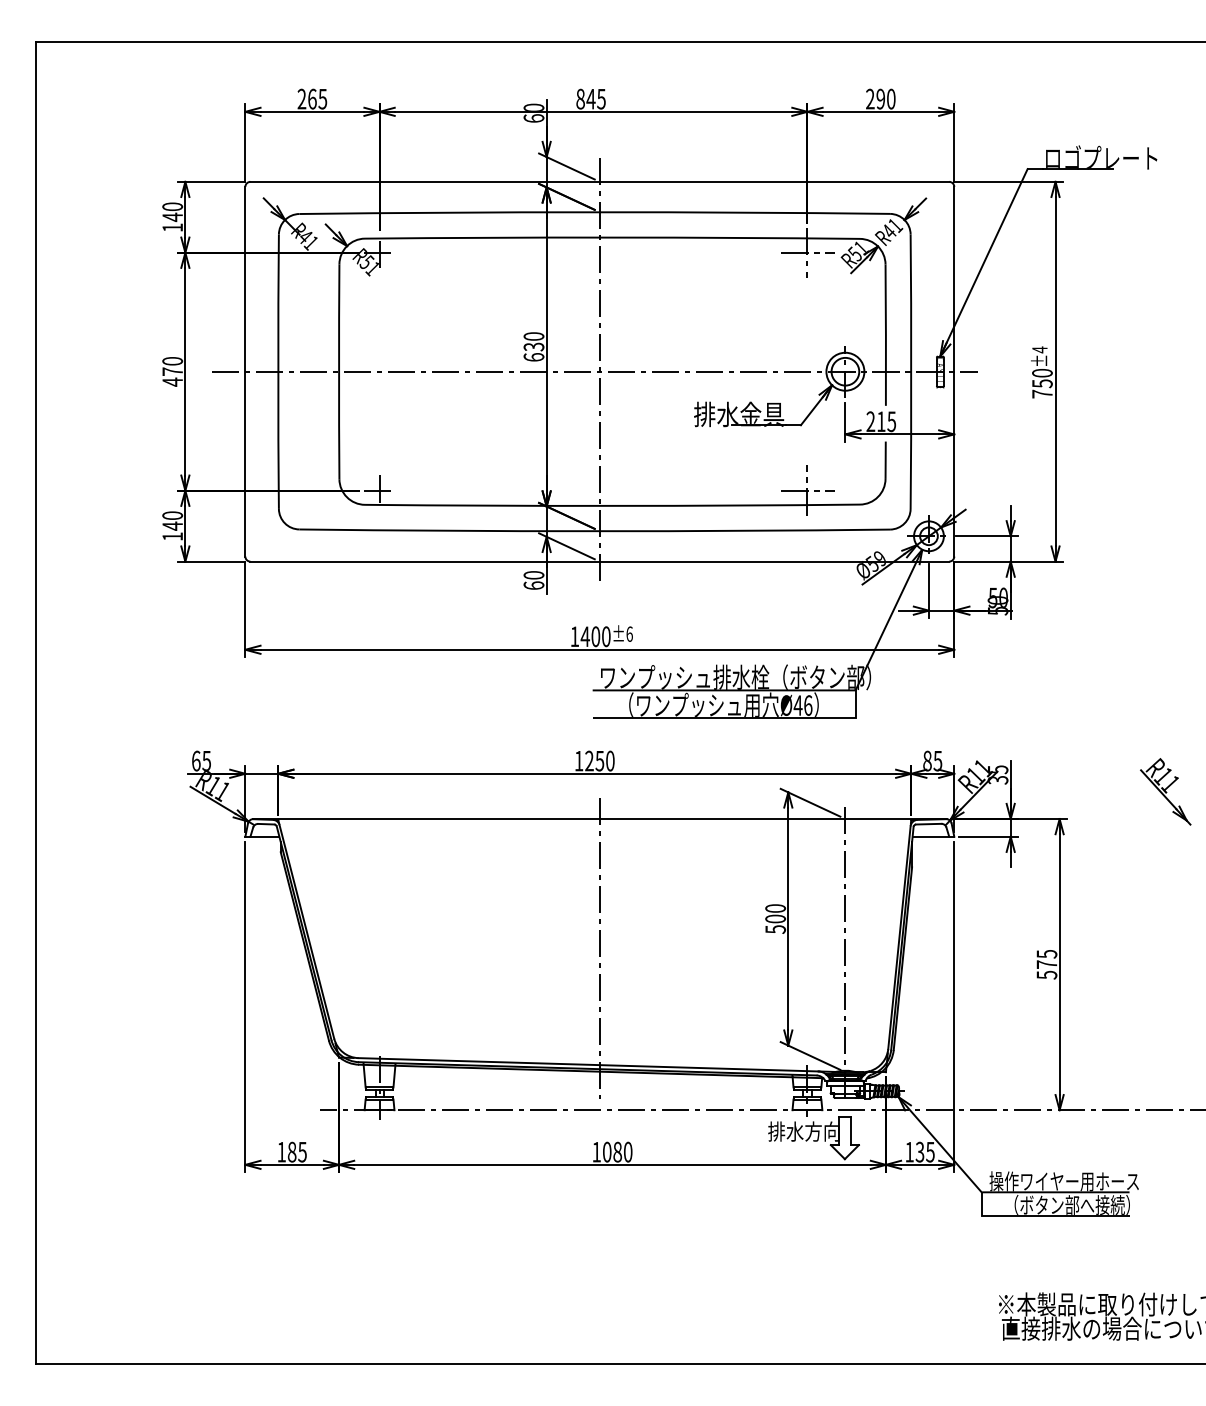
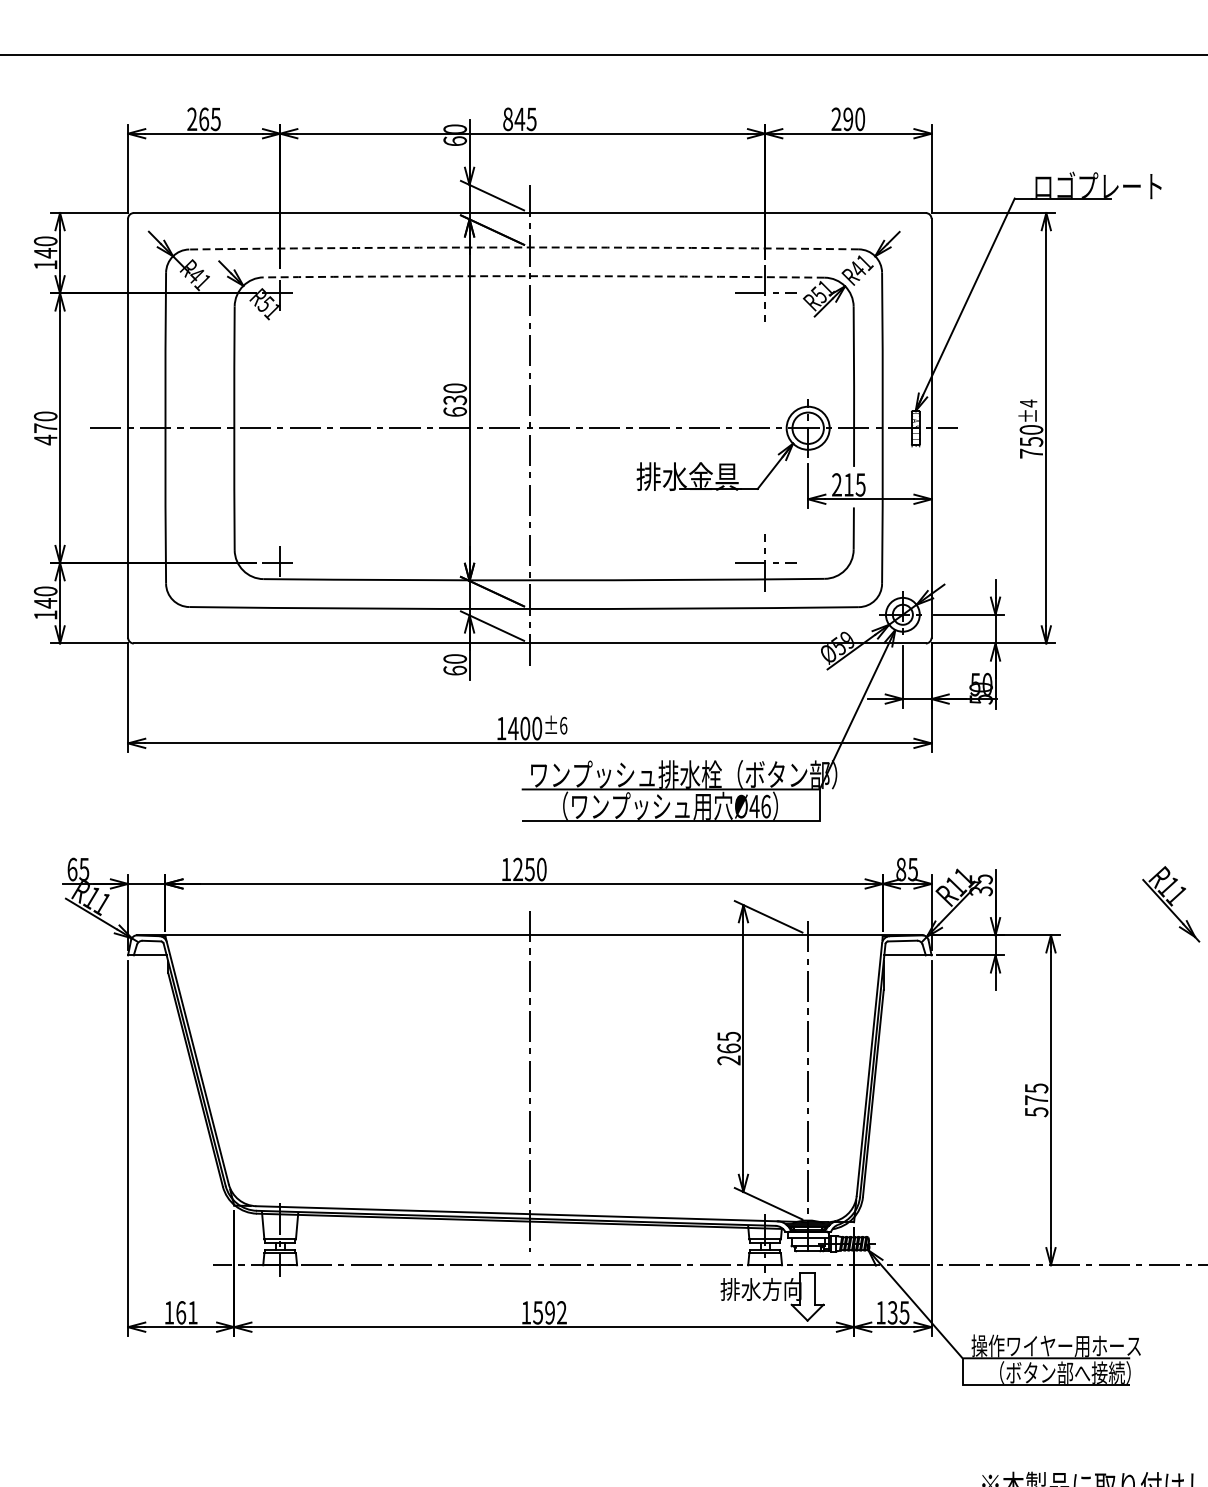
arc: (594, 212) -> (523, 247), solid -> dashed
arc: (612, 237) -> (544, 276), solid -> dashed
text: (775, 918) -> (728, 1047), 500 -> 265
text: (296, 1151) -> (186, 1312), 185 -> 161
text: (617, 1151) -> (549, 1312), 1080 -> 1592

